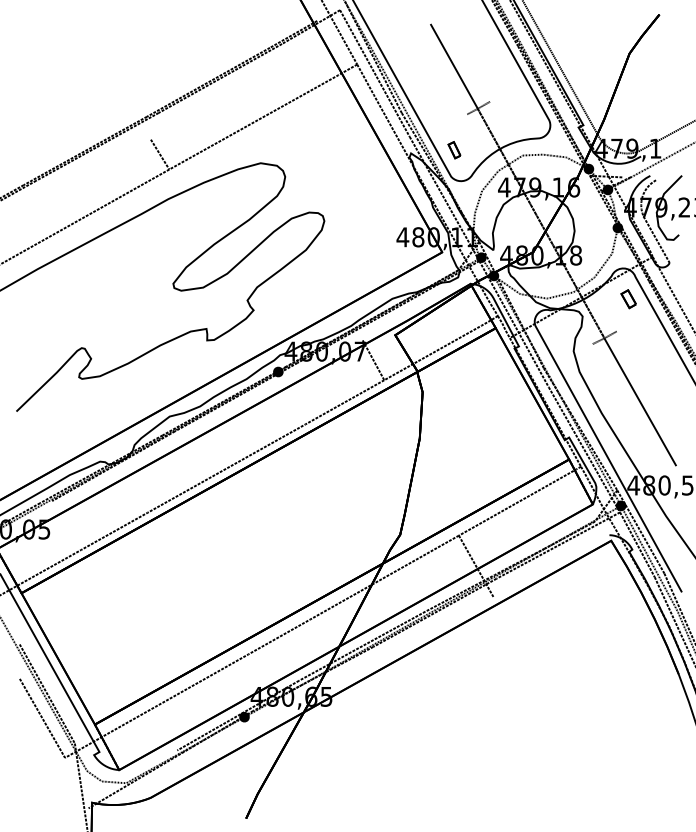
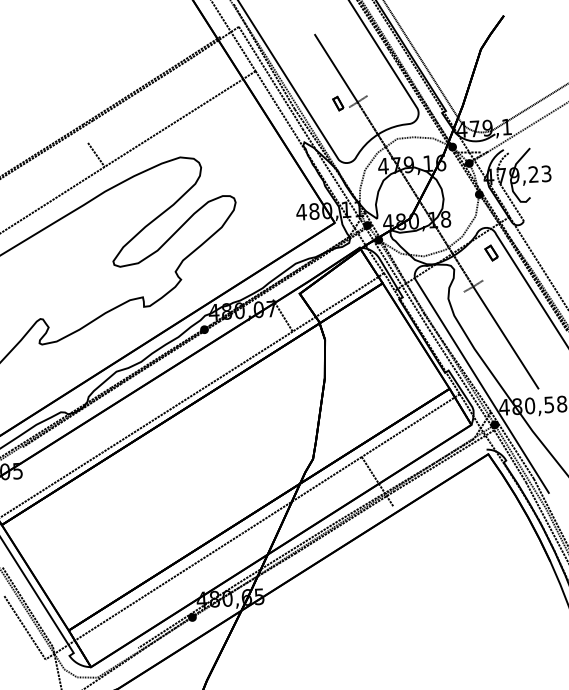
part: (454, 150) -> (338, 103), moved

